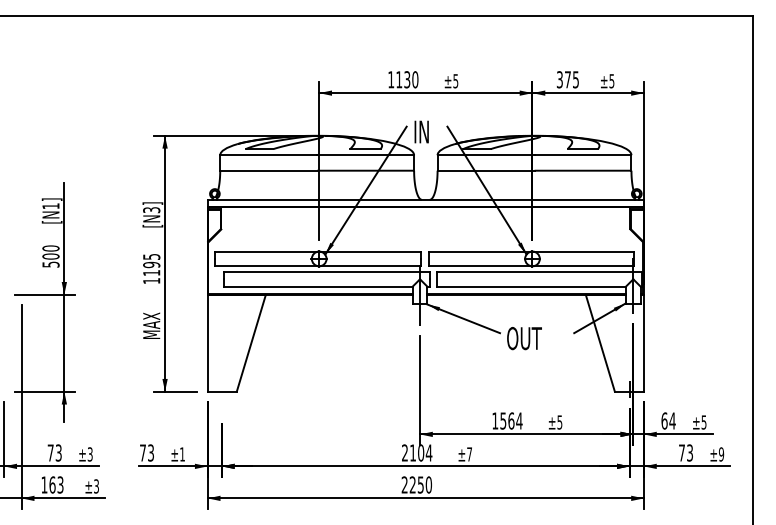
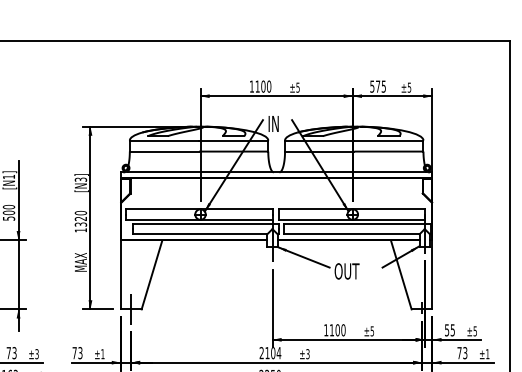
text: (407, 79) -> (263, 86), 1130 -> 1100
text: (559, 79) -> (372, 86), 375 -> 575
text: (151, 264) -> (80, 218), 1195 -> 1320
line: (221, 391) -> (130, 309), added
text: (511, 420) -> (337, 329), 1564 -> 1100
text: (668, 420) -> (449, 329), 64 -> 55
text: (469, 454) -> (307, 354), ±7 -> ±3
text: (721, 454) -> (487, 354), ±9 -> ±1

